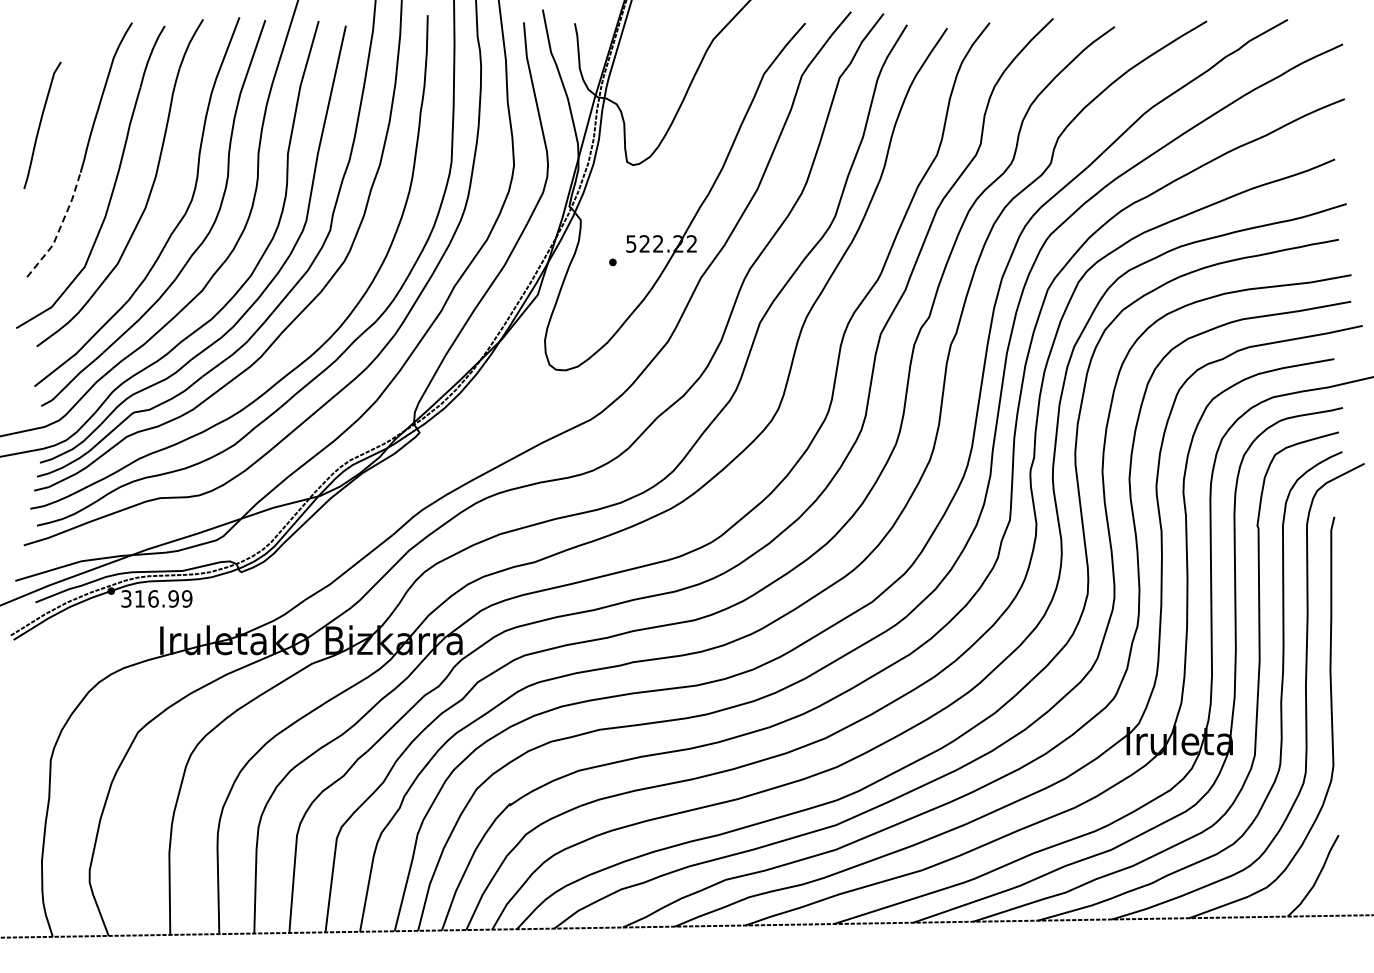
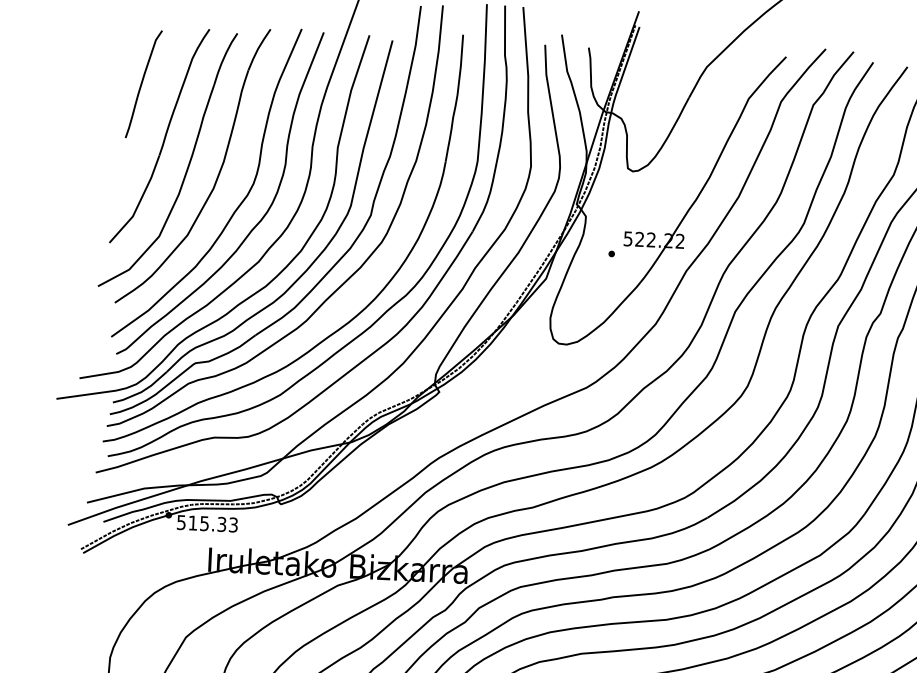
curve: (40, 125) -> (142, 84), moved
line: (59, 228) -> (139, 202), dashed -> solid
text: (156, 598) -> (207, 523), 316.99 -> 515.33

